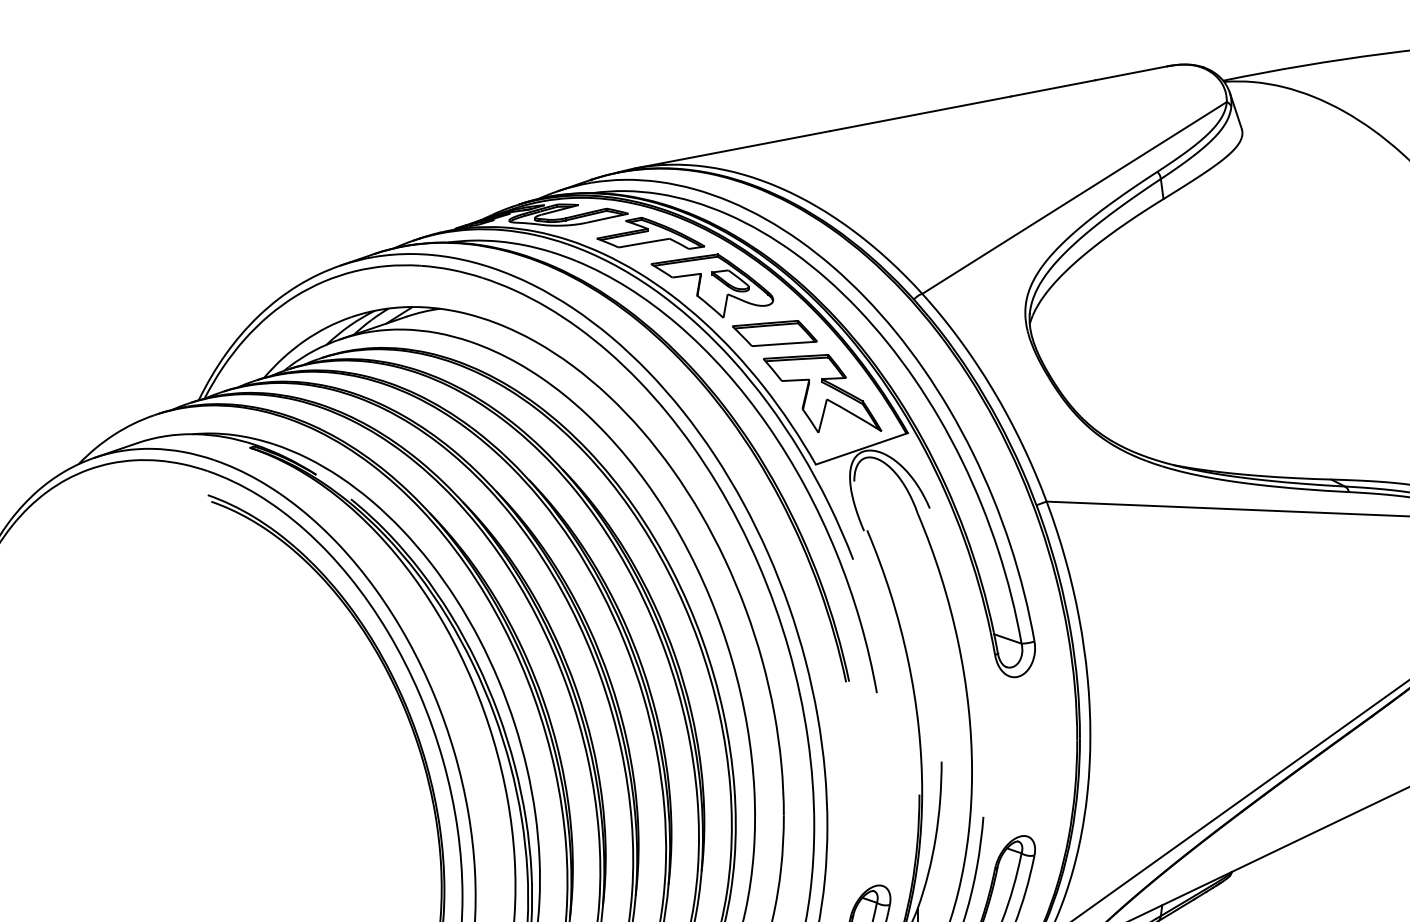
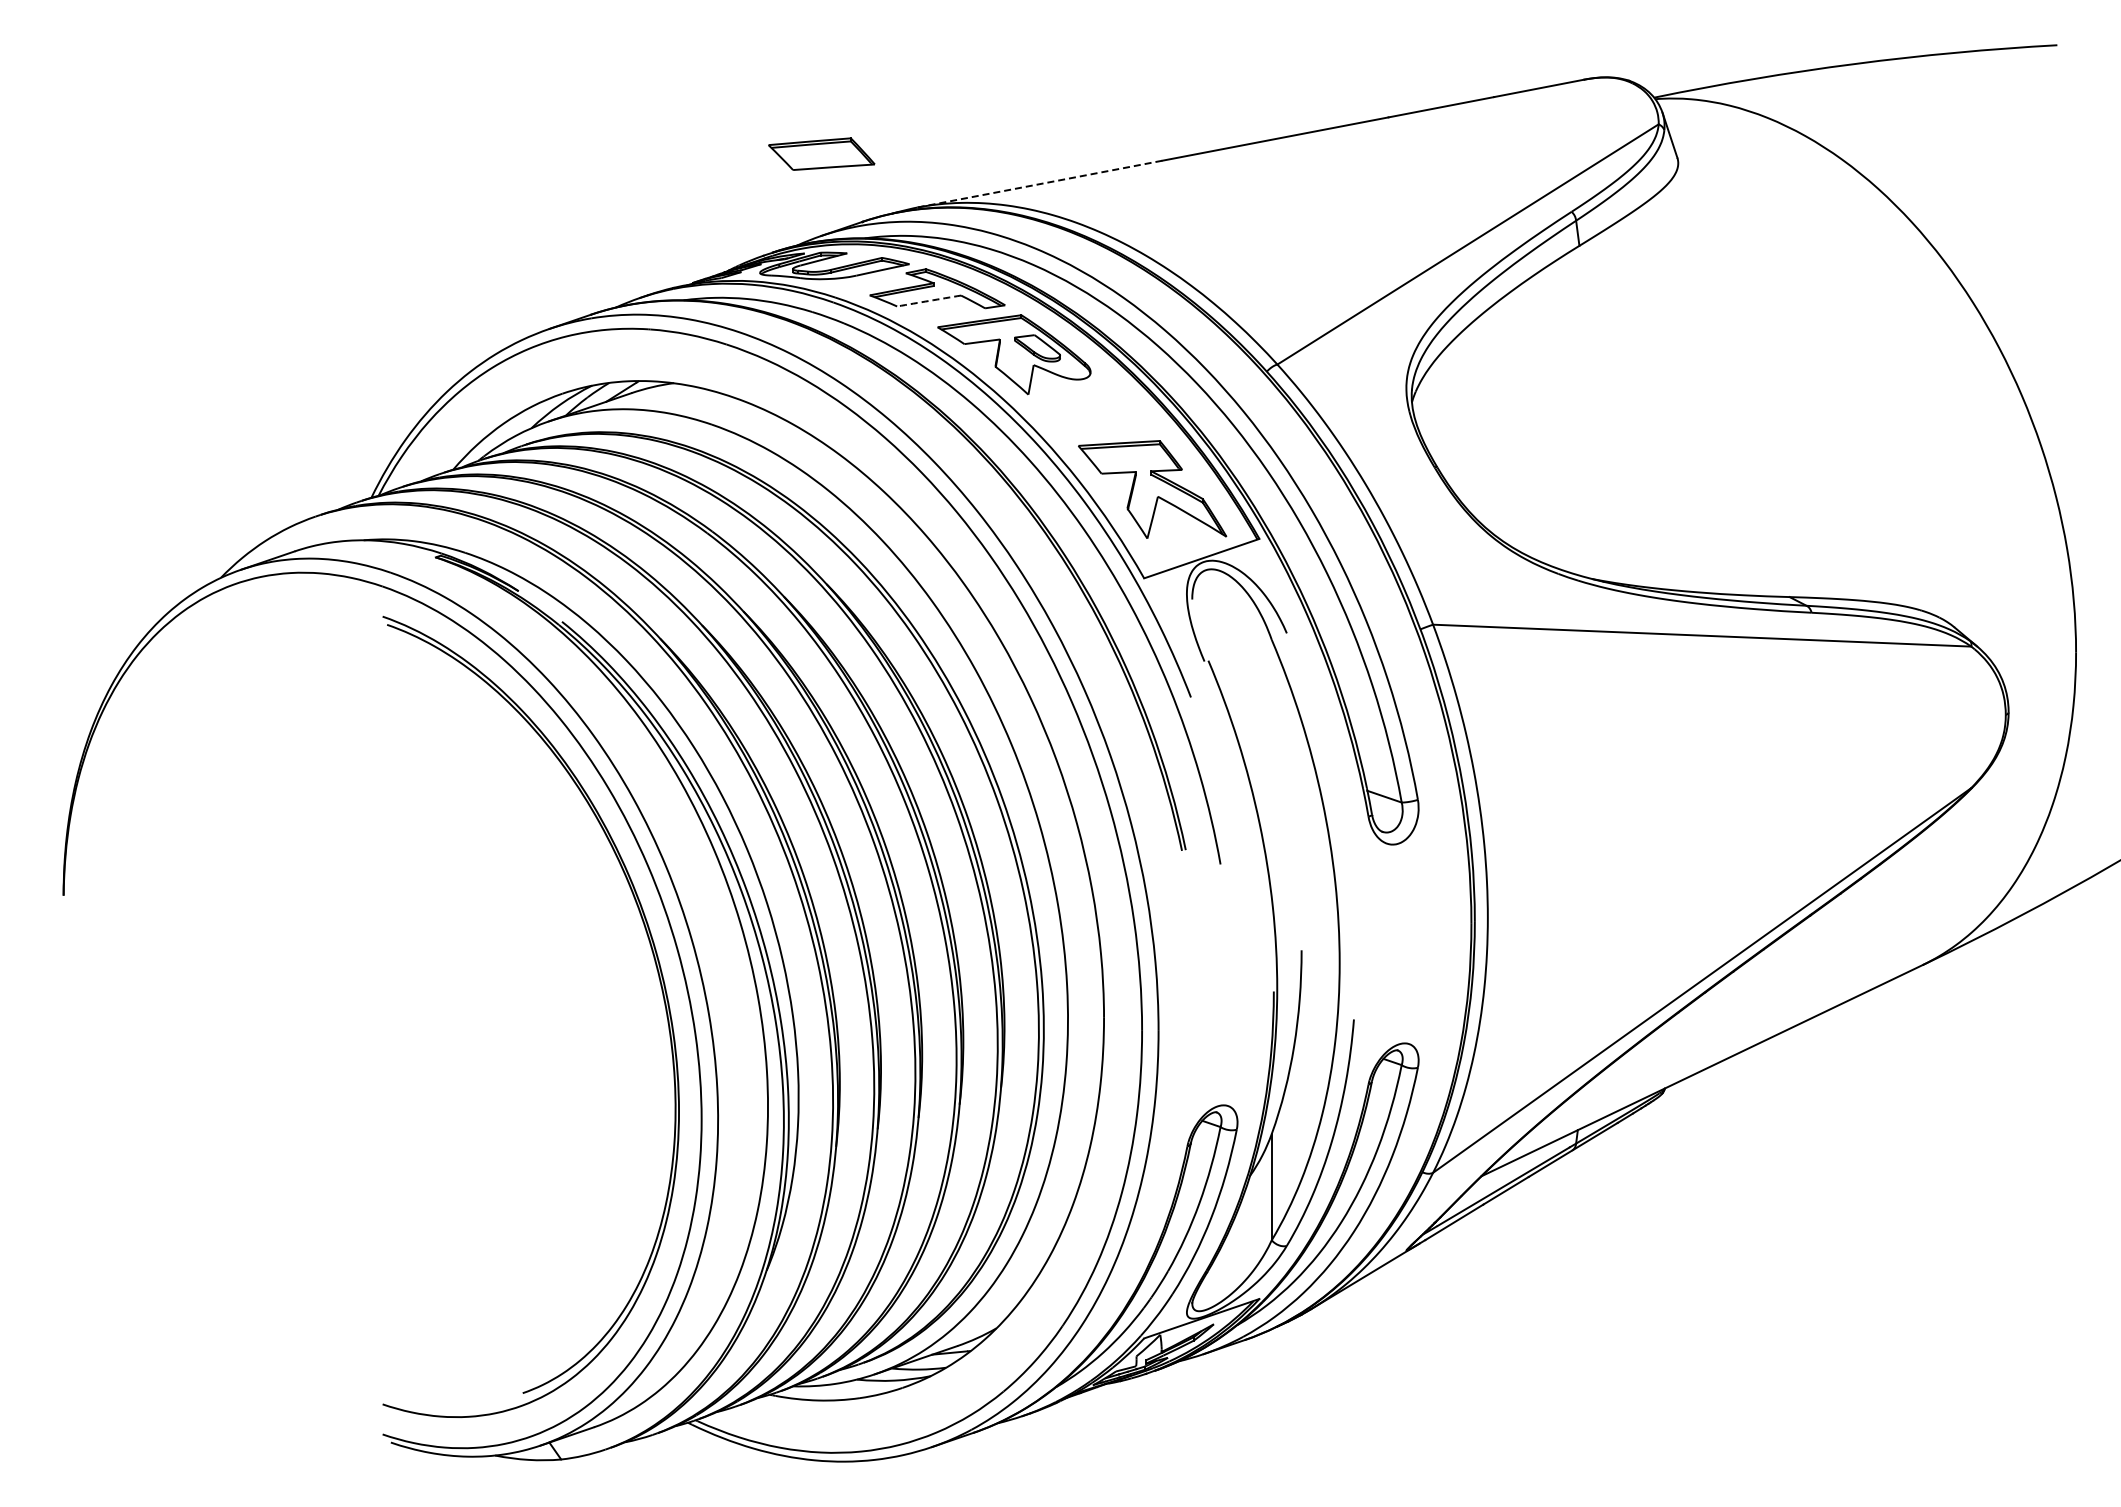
line: (732, 150) -> (1039, 184), solid -> dashed
arc: (644, 242) -> (929, 300), solid -> dashed
part: (774, 332) -> (821, 153), moved

